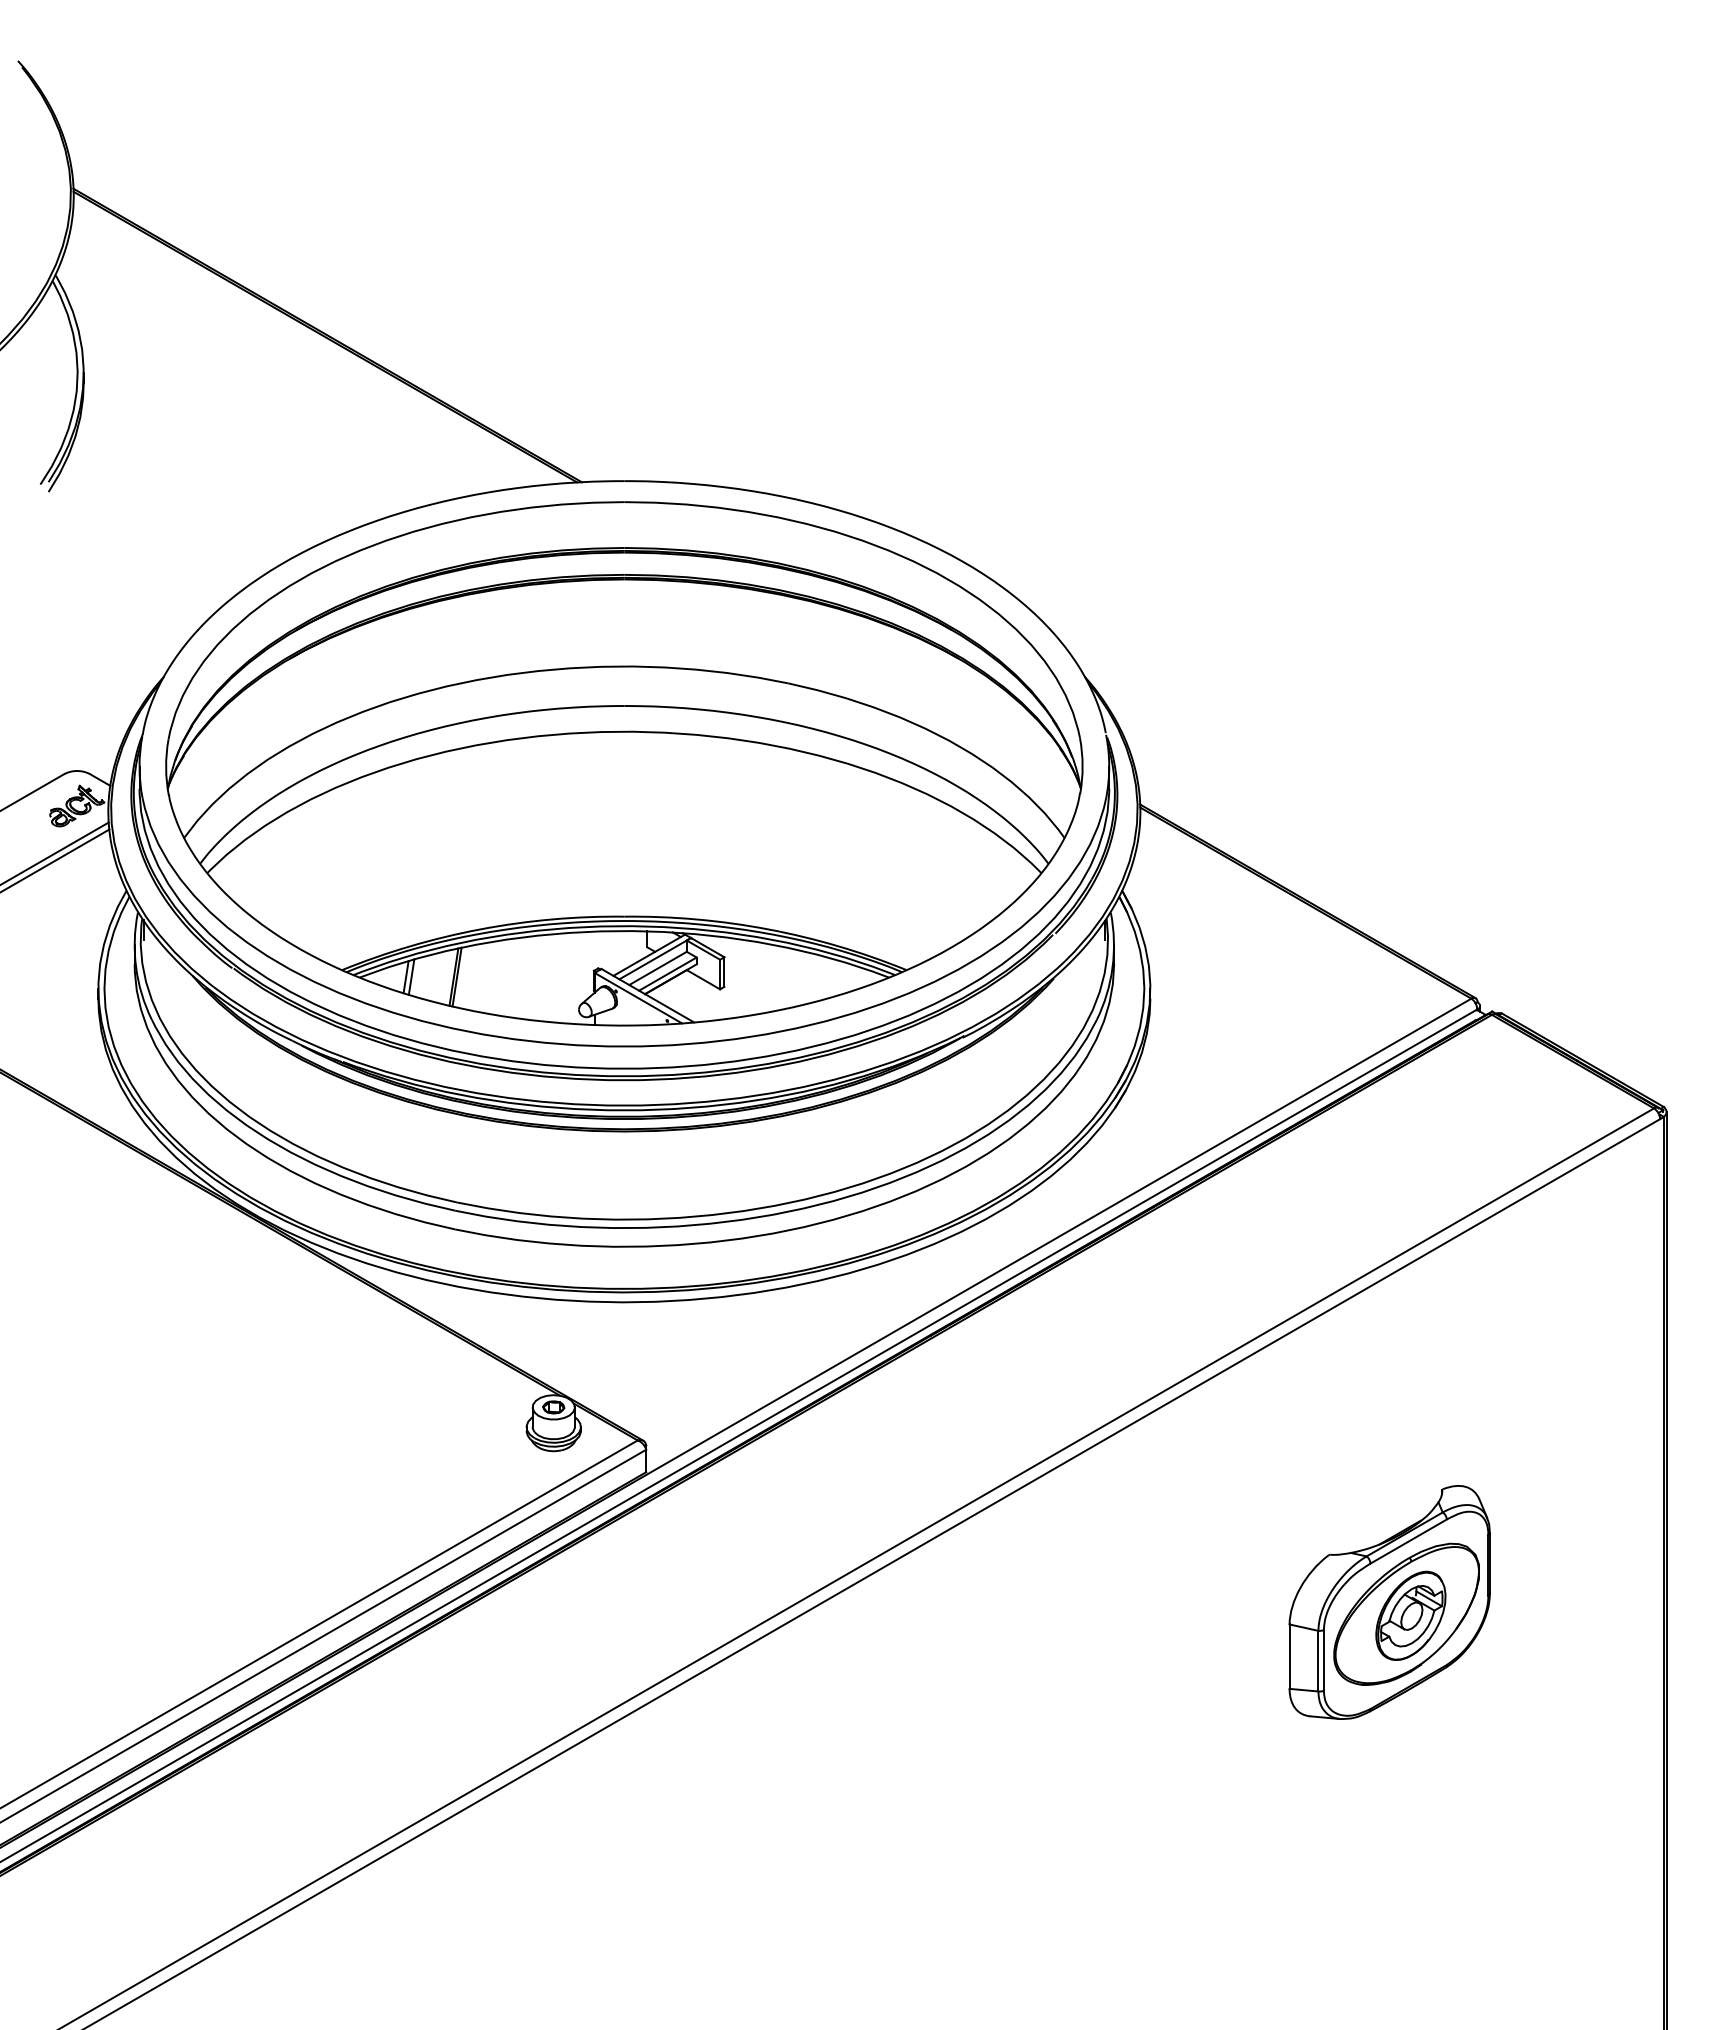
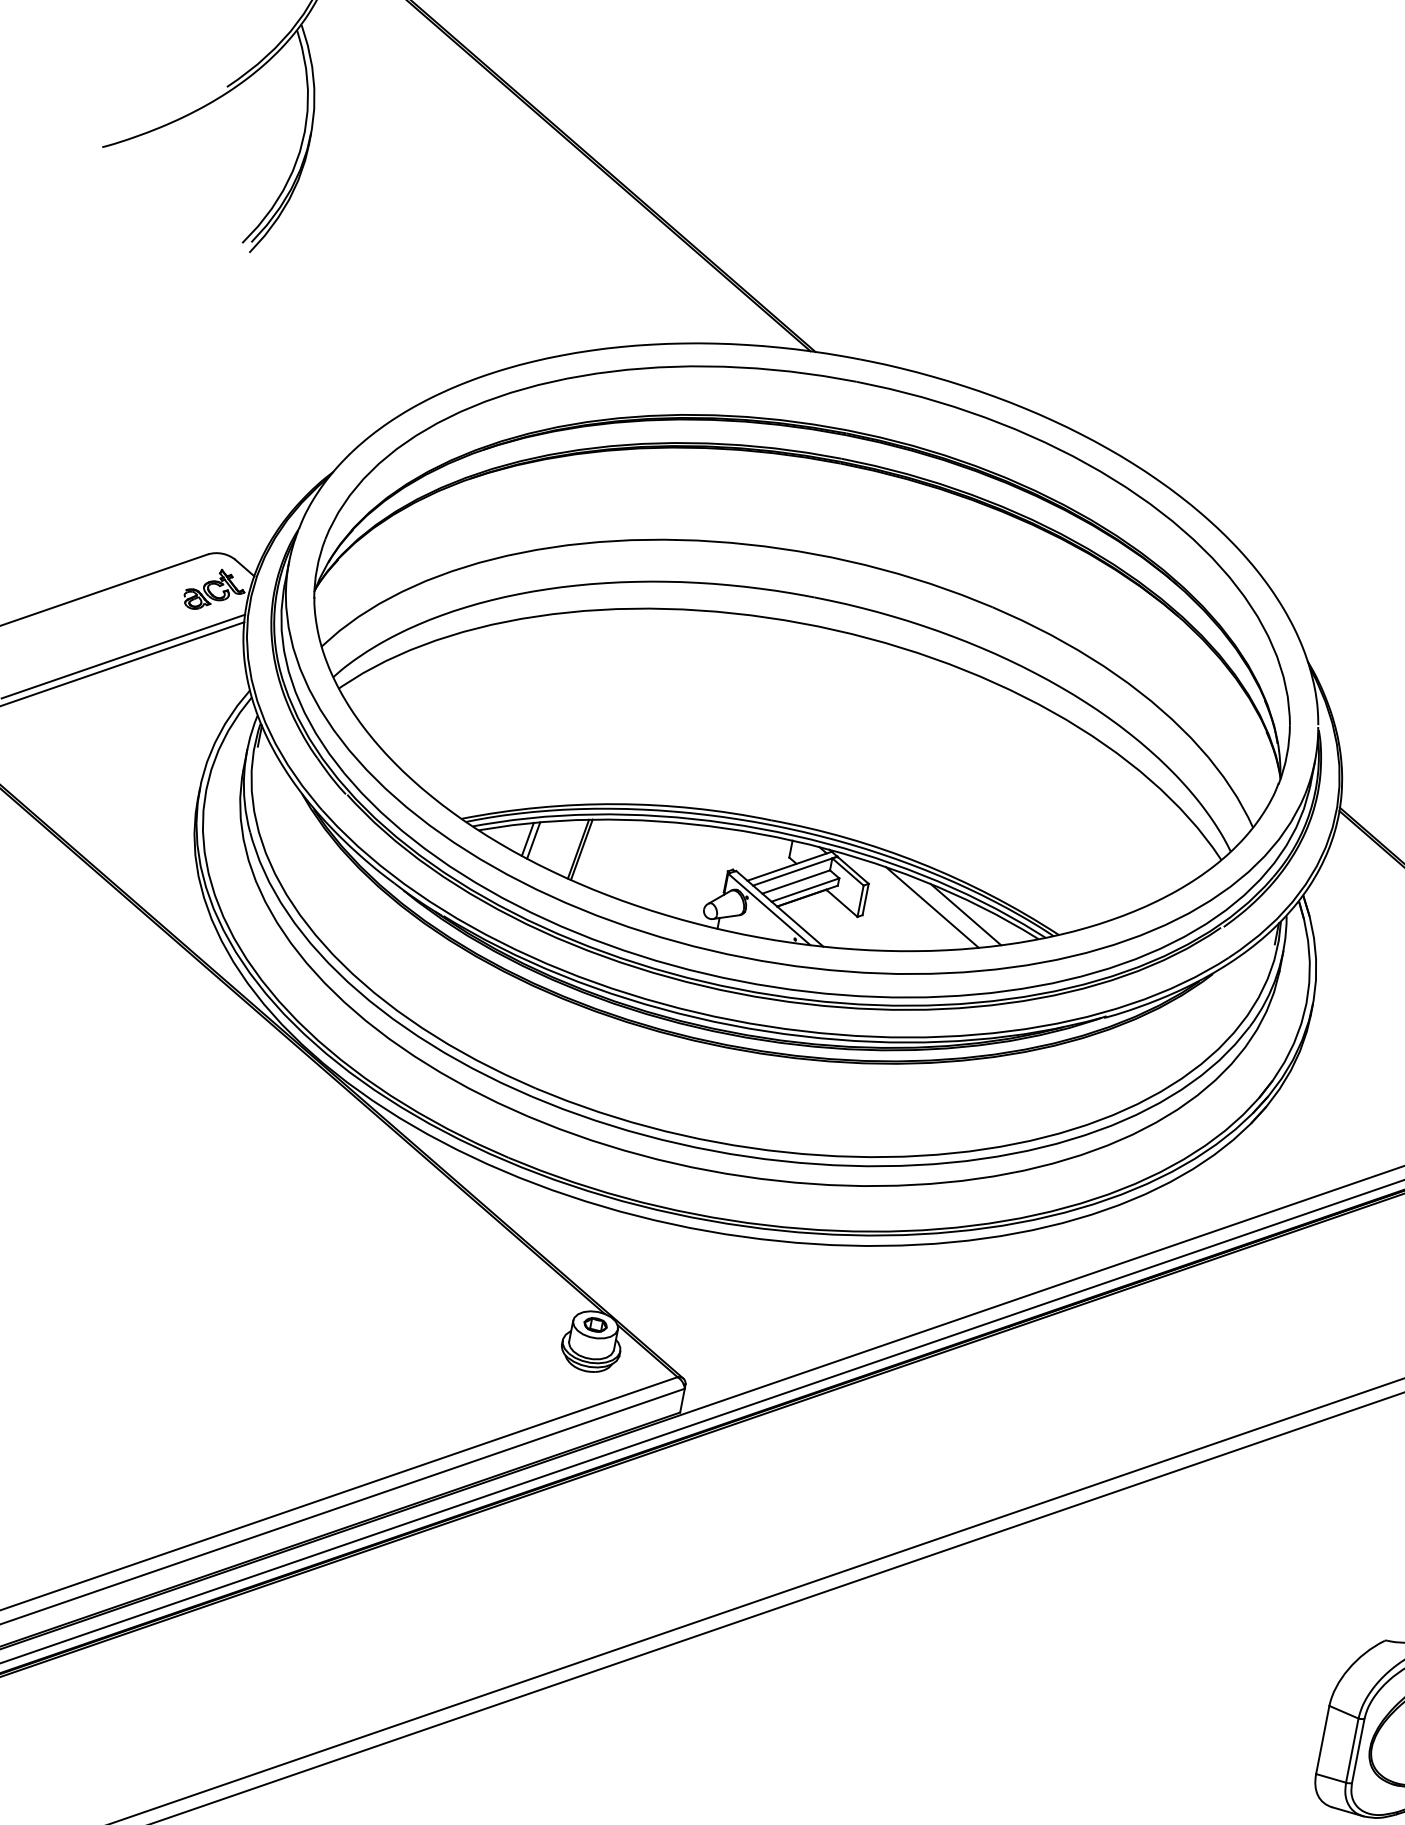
line: (786, 967) -> (932, 907), added
line: (817, 967) -> (965, 913), added

